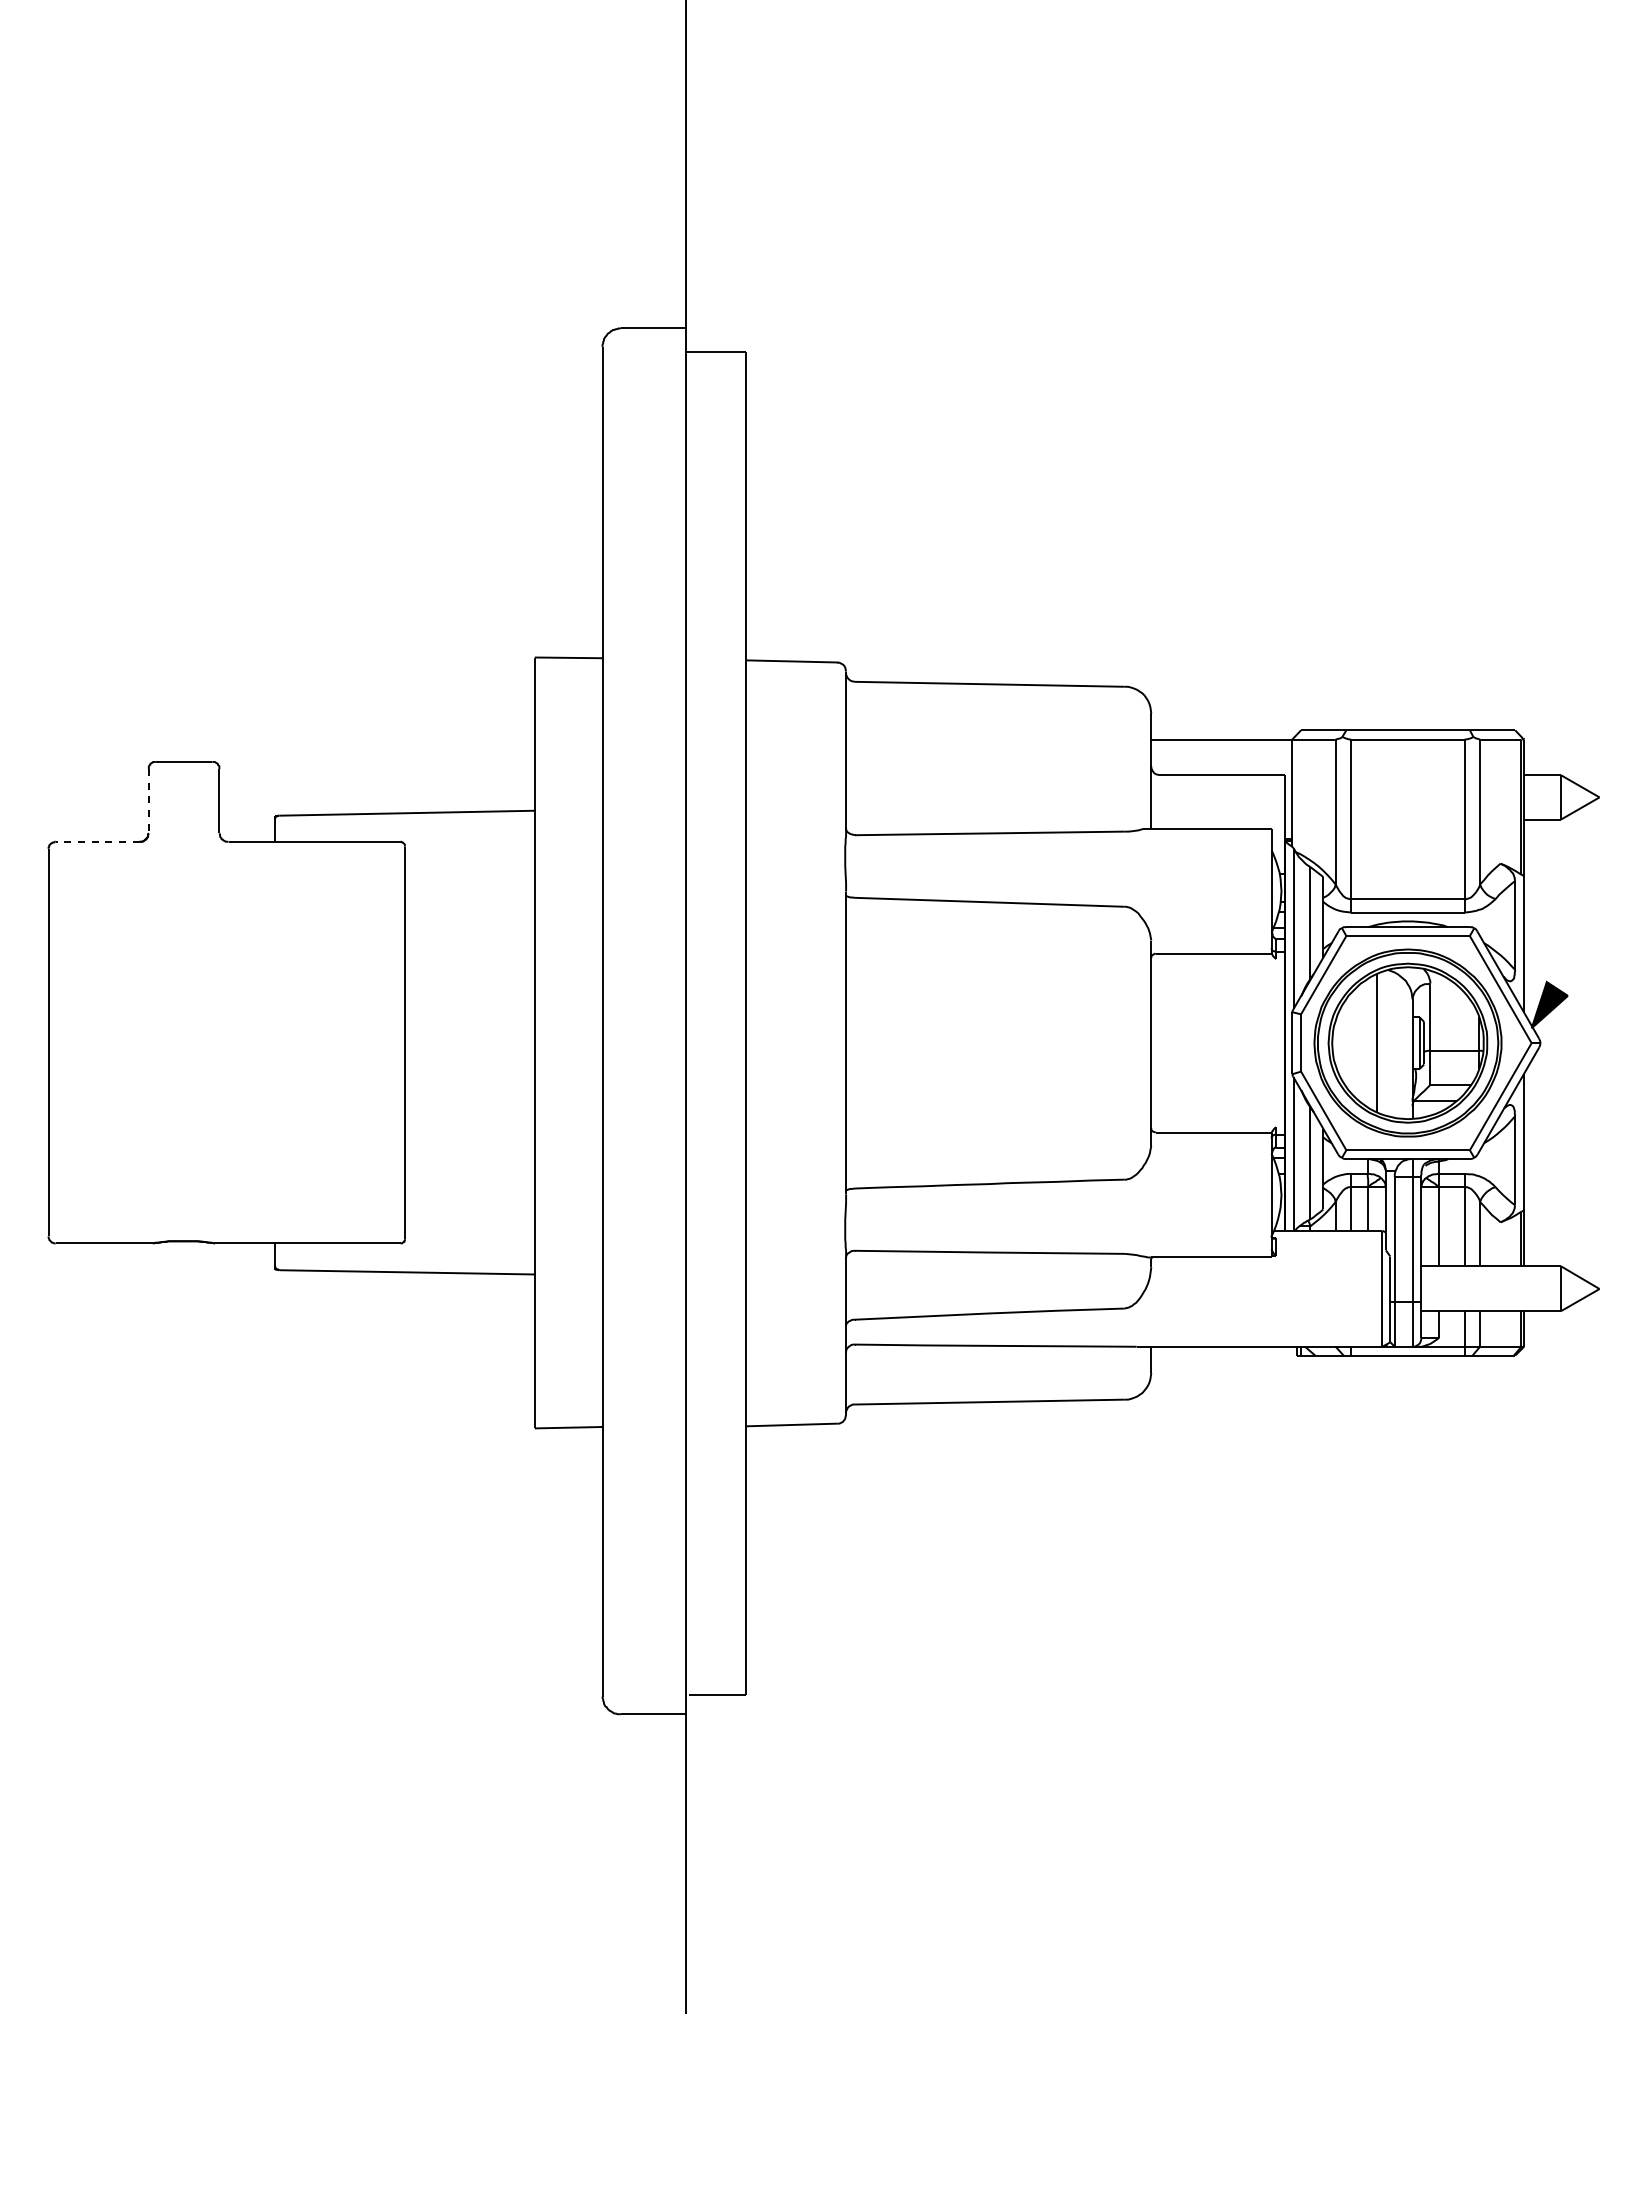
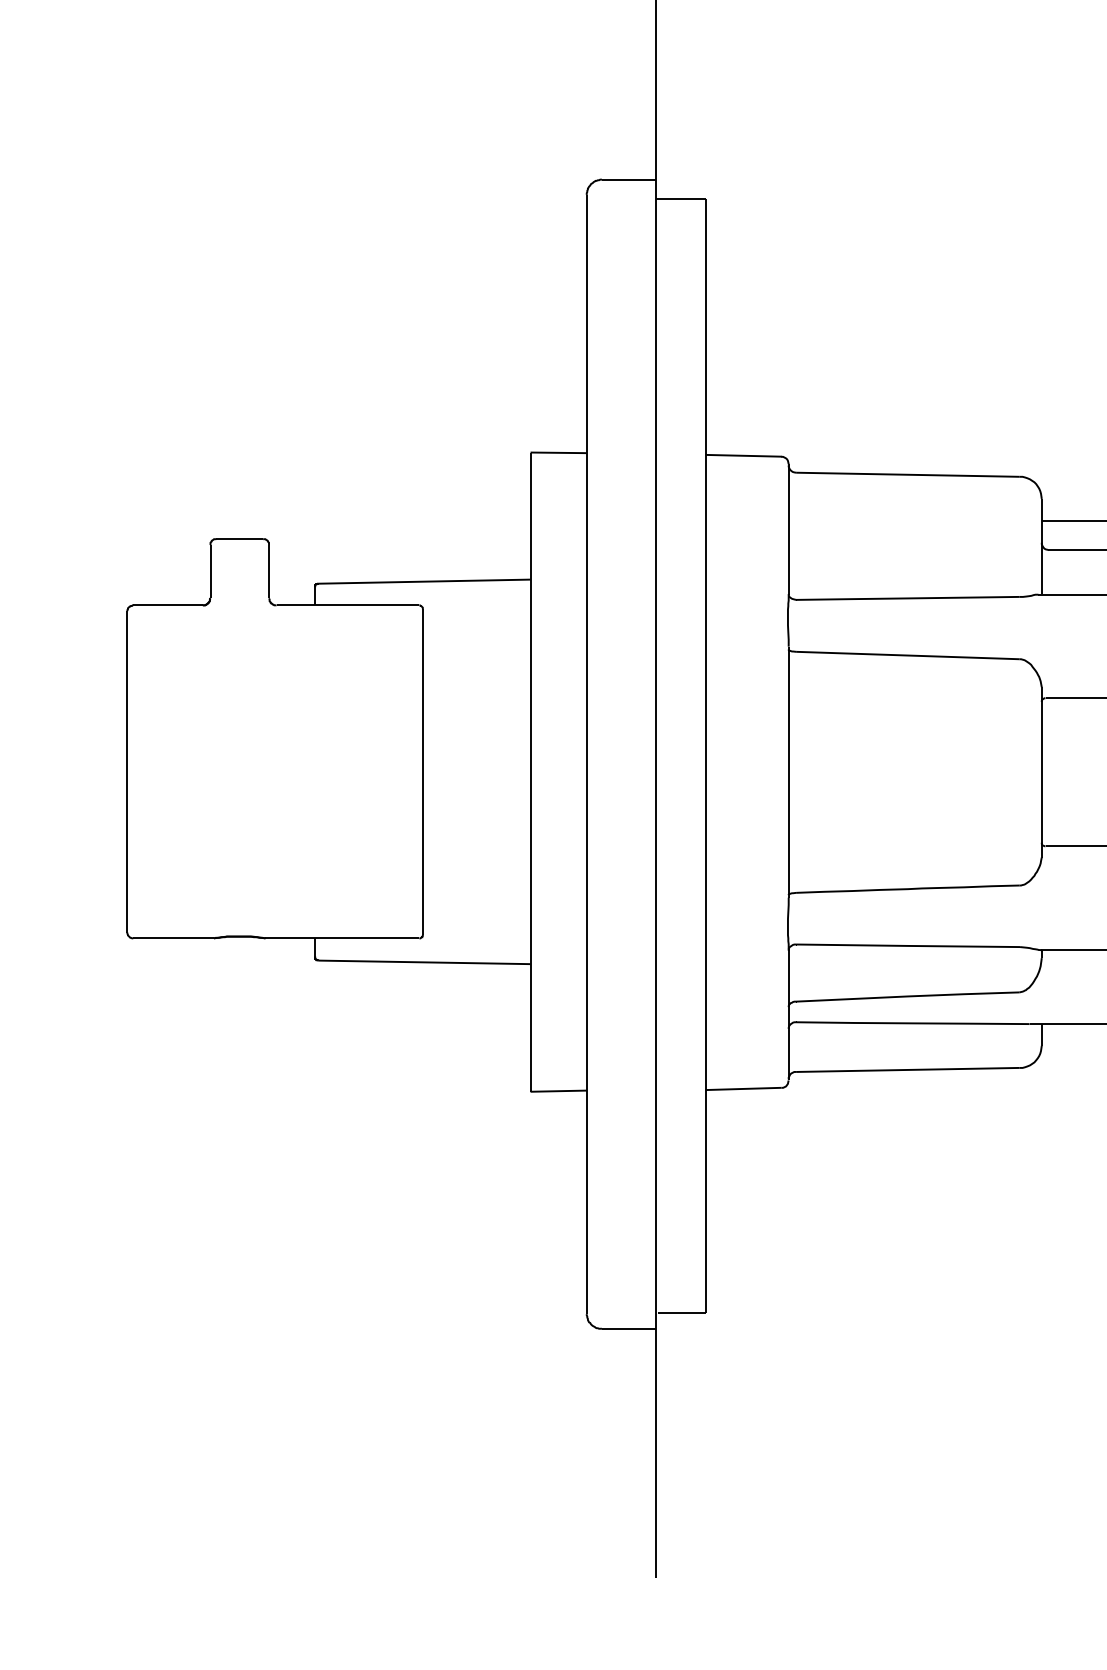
line: (148, 801) -> (210, 571), dashed -> solid
line: (97, 841) -> (167, 605), dashed -> solid

